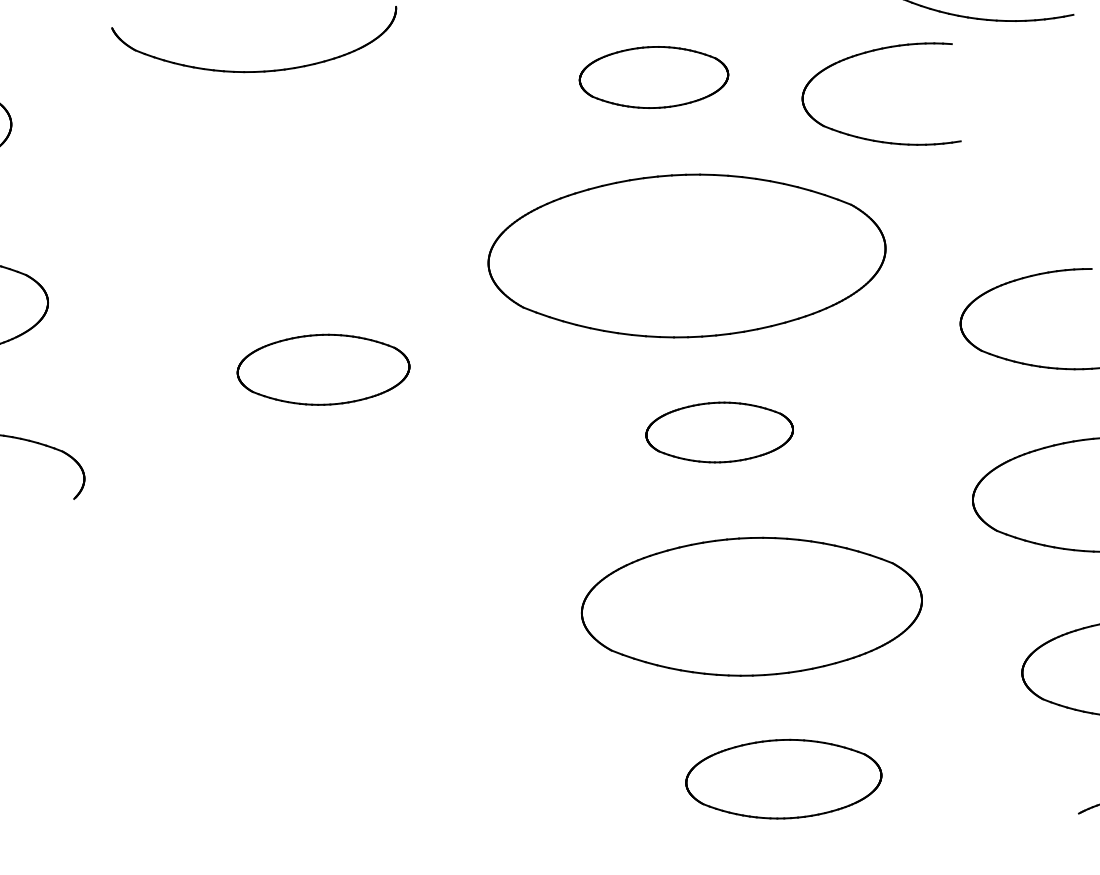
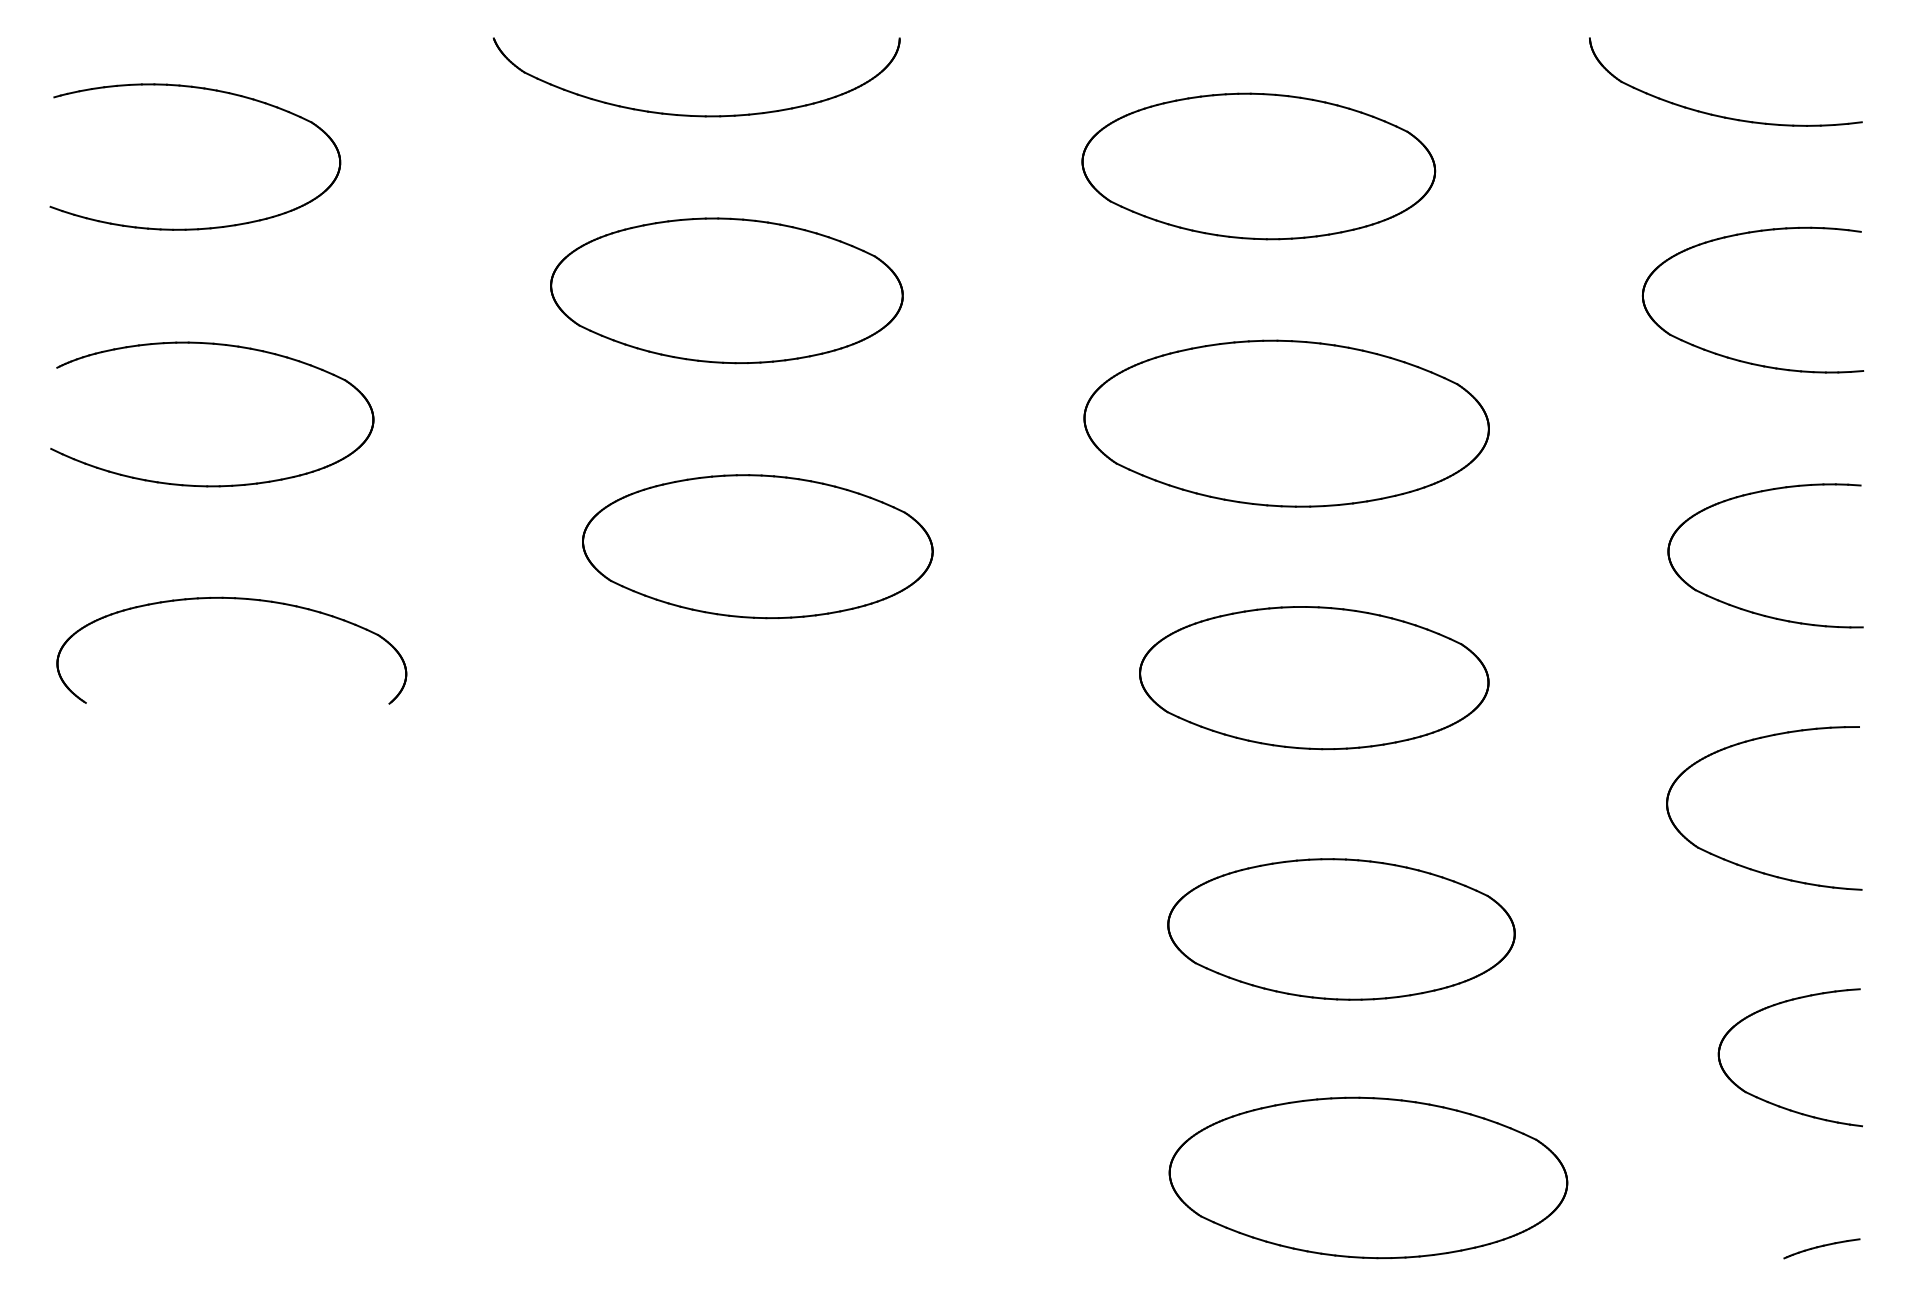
part: (653, 77) -> (1258, 166), size x1.67
part: (873, 139) -> (1739, 359), moved
part: (288, 192) -> (726, 290), added
part: (686, 255) -> (1286, 423), size x0.71
part: (323, 369) -> (757, 546), size x1.43
part: (719, 432) -> (1314, 678), size x1.67
part: (751, 606) -> (1341, 929), size x0.71
part: (783, 778) -> (1368, 1177), size x1.43

